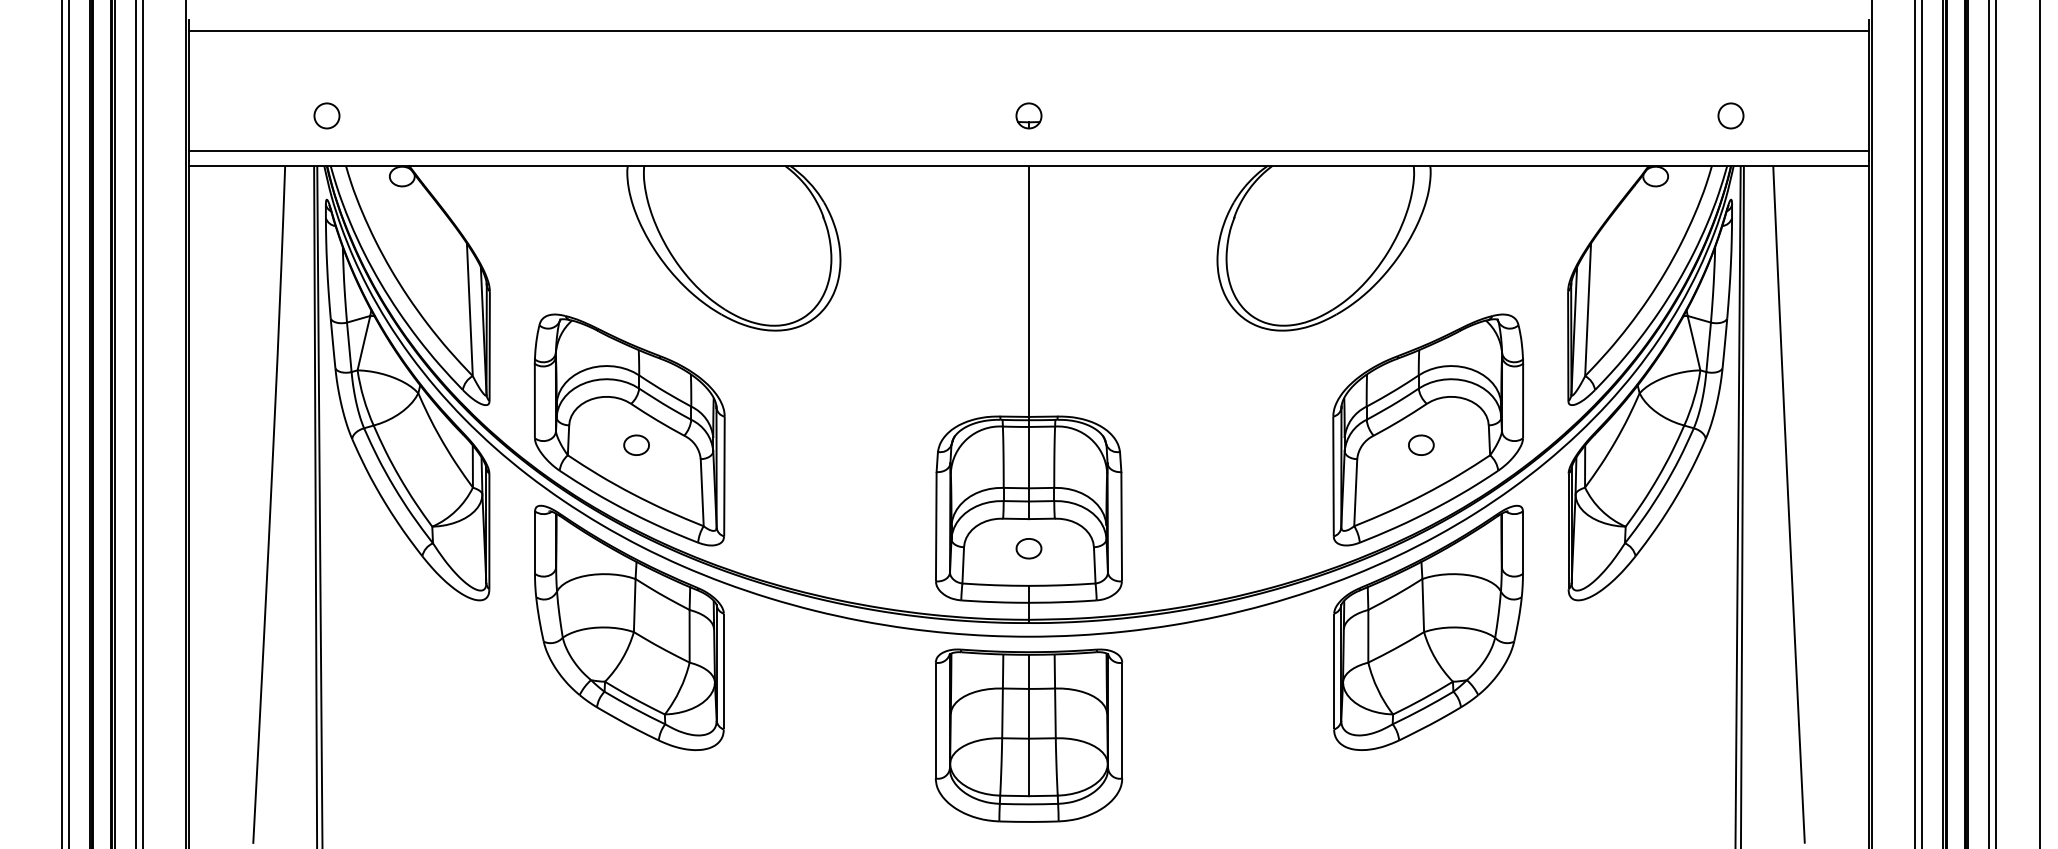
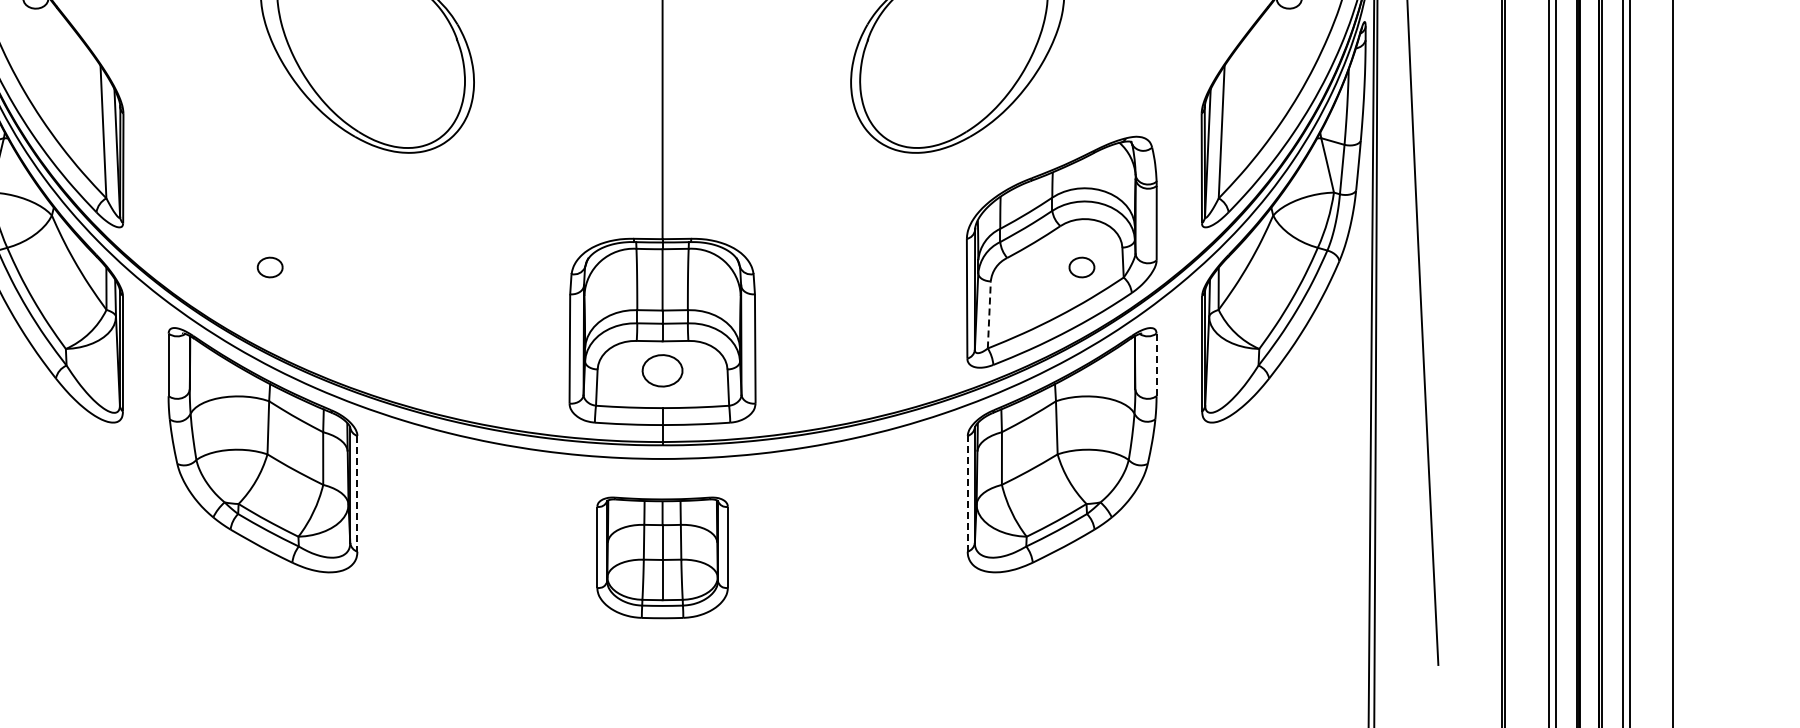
part: (629, 429) -> (263, 251), removed
part: (1421, 444) -> (1082, 266), moved
line: (1355, 492) -> (989, 314), solid -> dashed
line: (1522, 542) -> (1156, 364), solid -> dashed
part: (1028, 548) -> (662, 370), size x1.6
line: (723, 671) -> (357, 493), solid -> dashed
line: (1334, 671) -> (968, 493), solid -> dashed
part: (1028, 735) -> (662, 557), size x0.7

